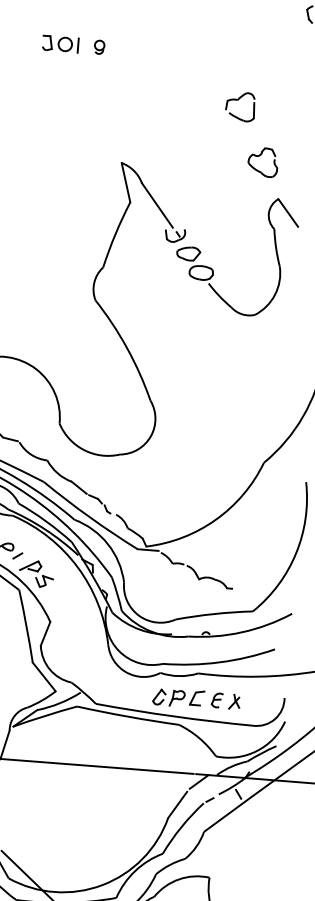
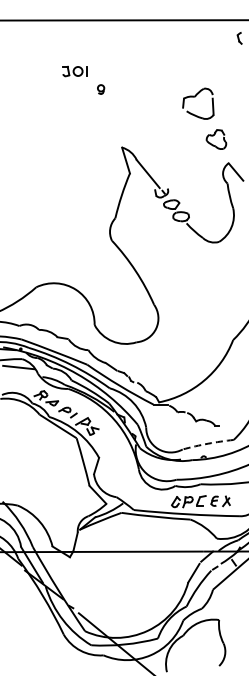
part: (100, 47) -> (101, 89), moved
part: (240, 106) -> (198, 103), size x1.6
arc: (214, 613) -> (208, 443), solid -> dashed

